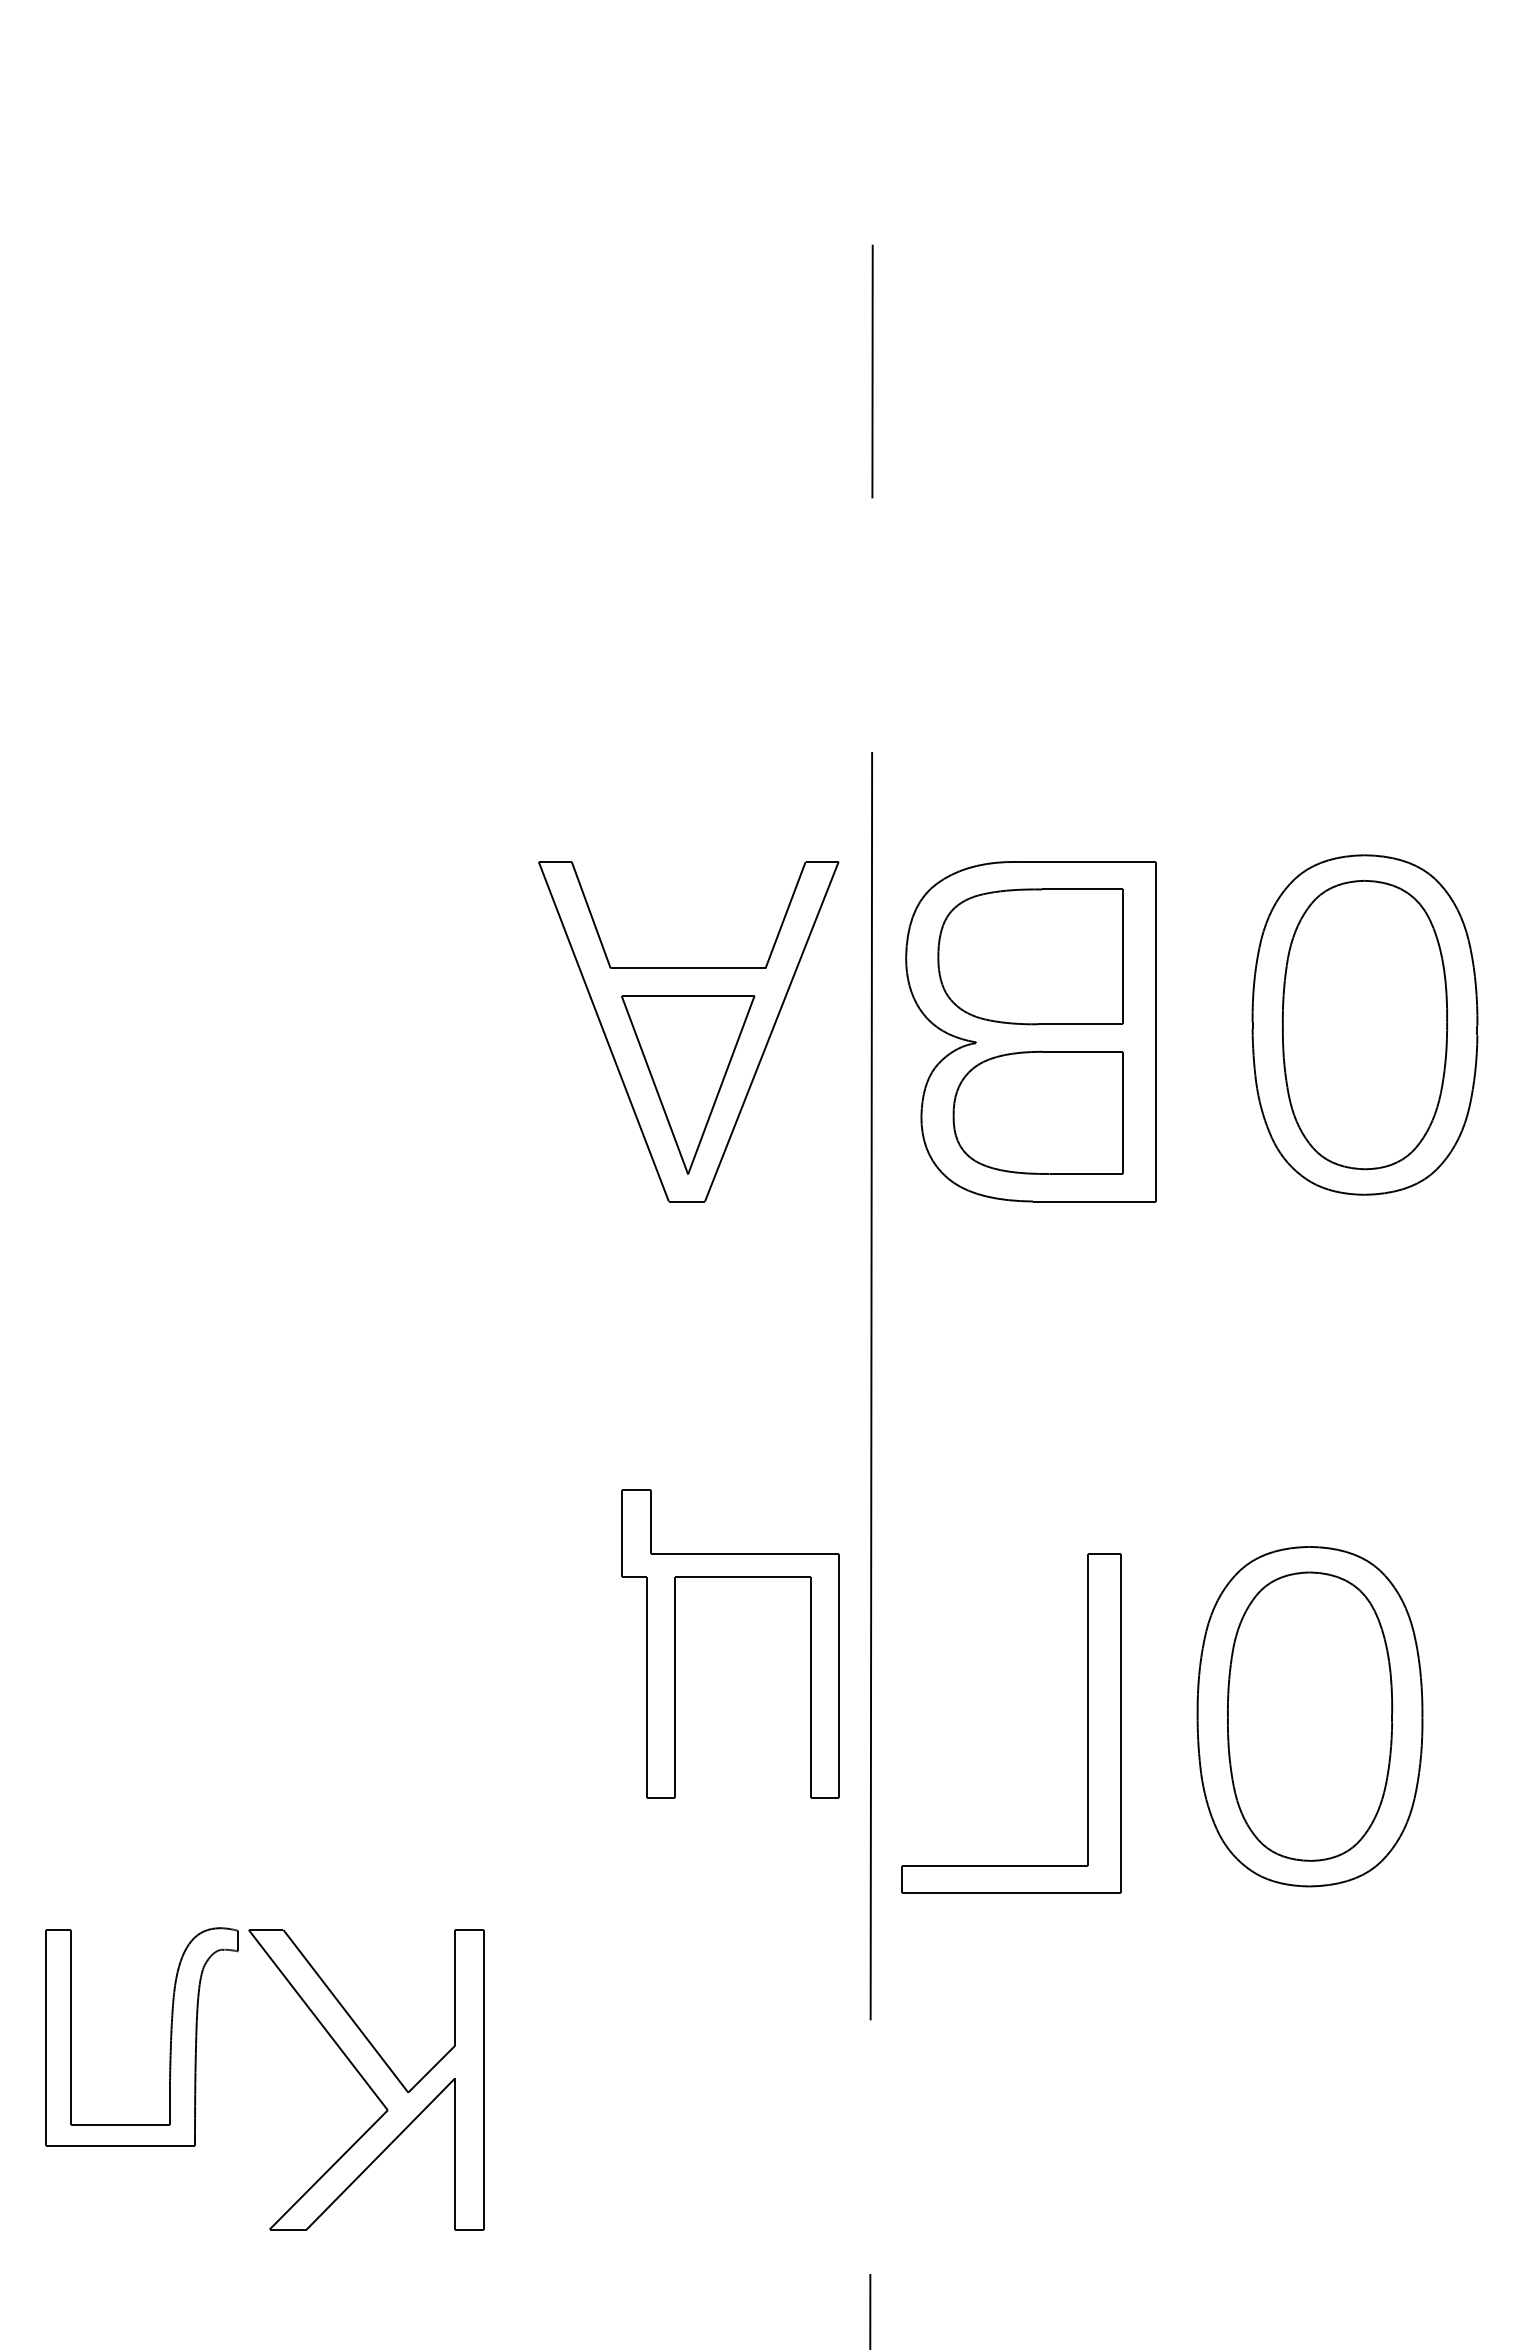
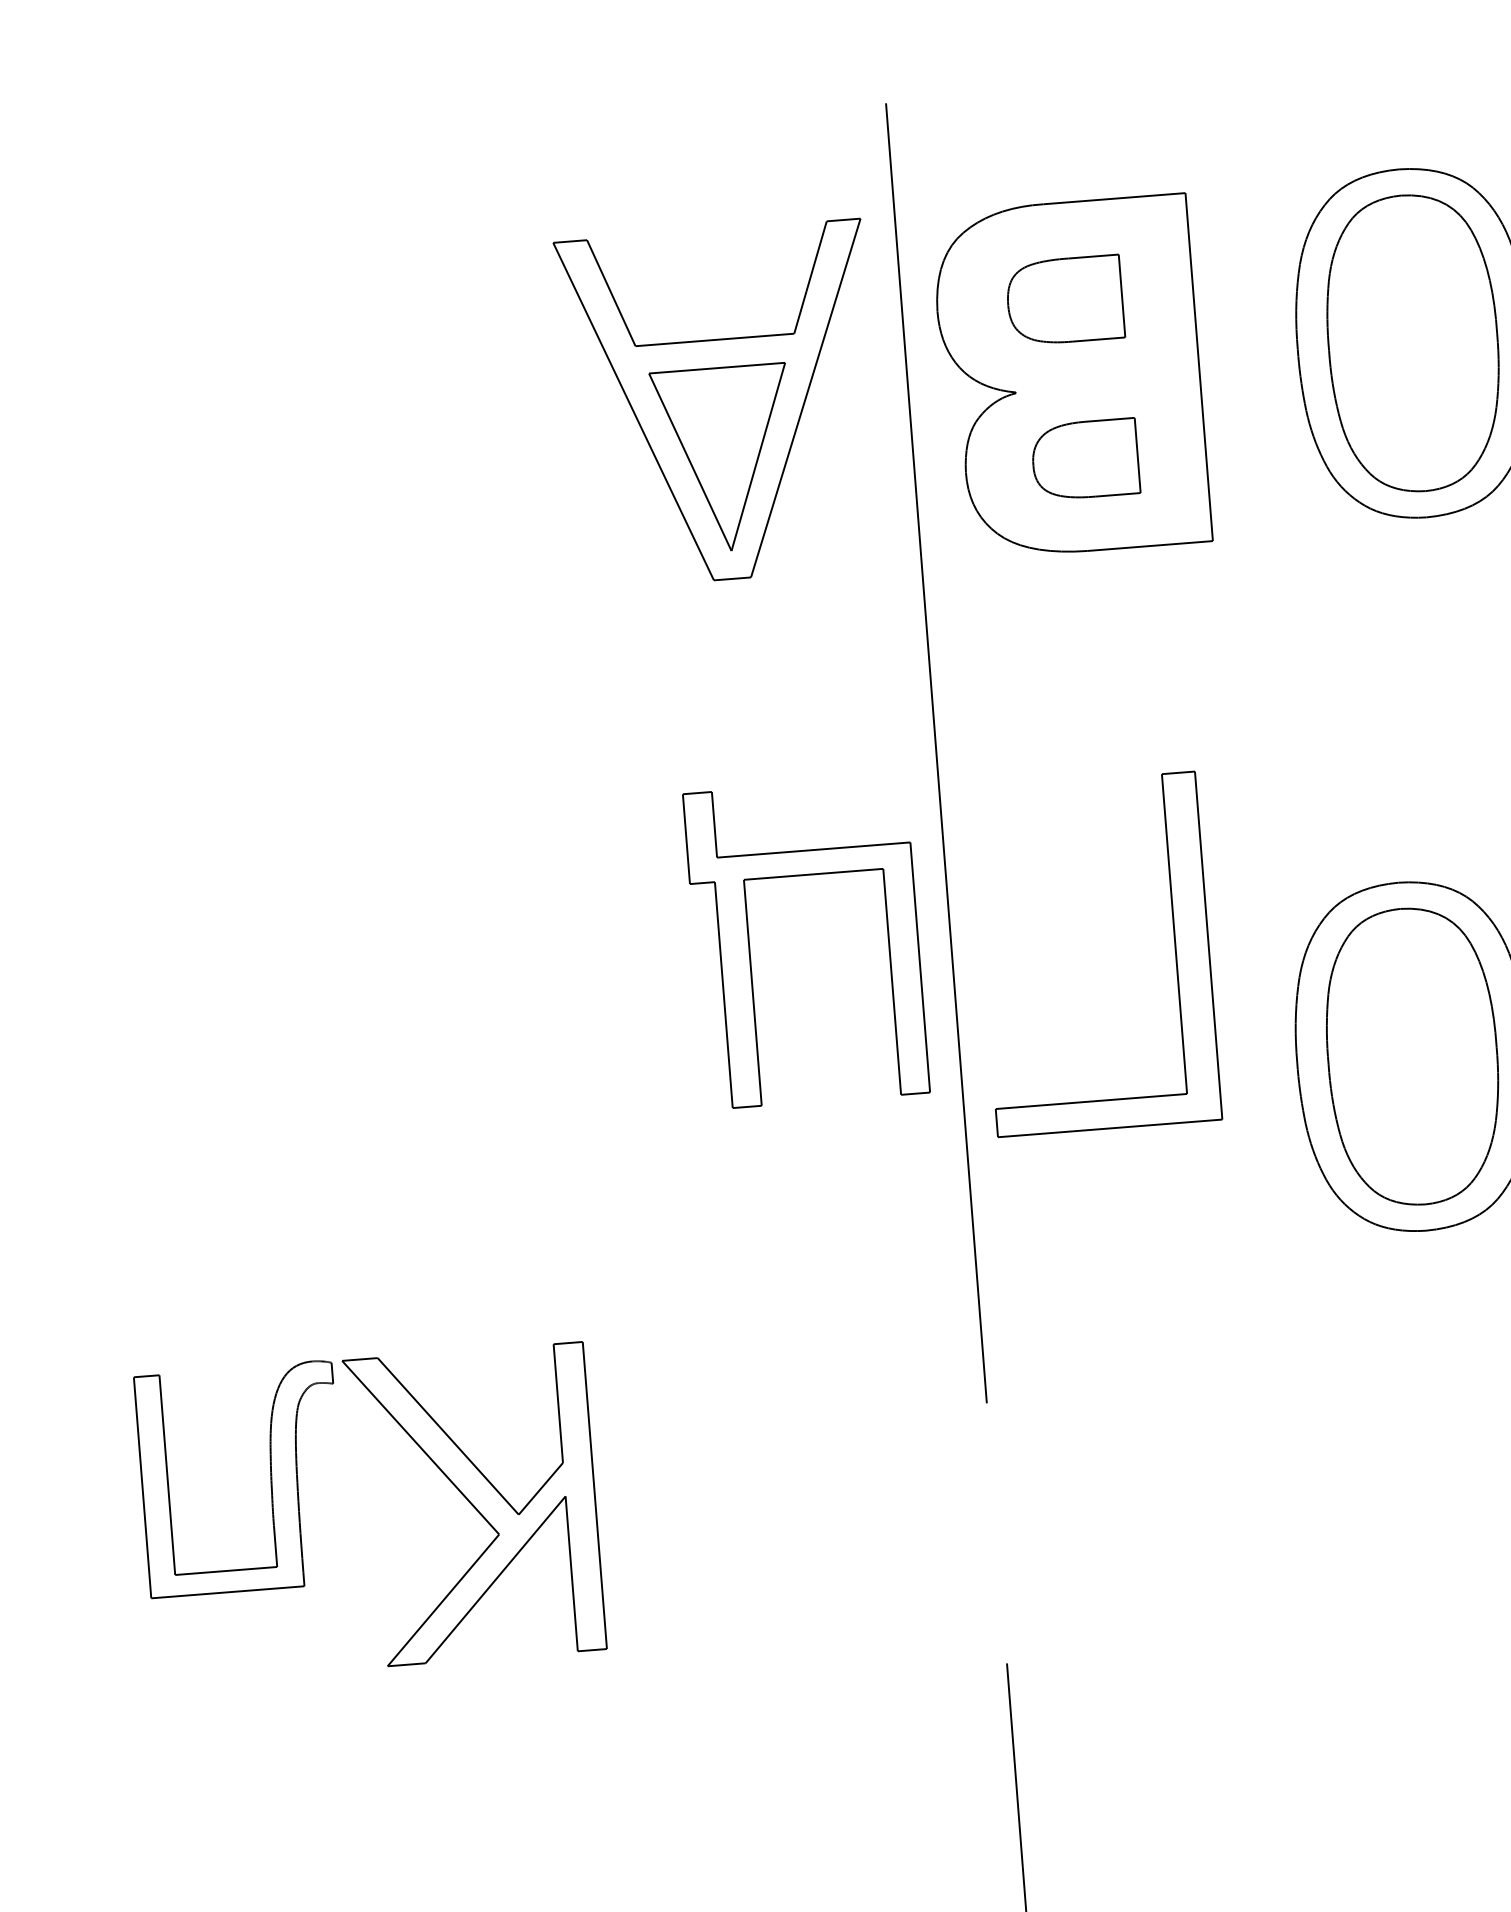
part: (1030, 956) -> (1064, 300), size x0.6
part: (1037, 1112) -> (1084, 459), size x0.6
part: (675, 1643) -> (749, 947), moved
part: (1087, 1723) -> (1174, 948), moved

